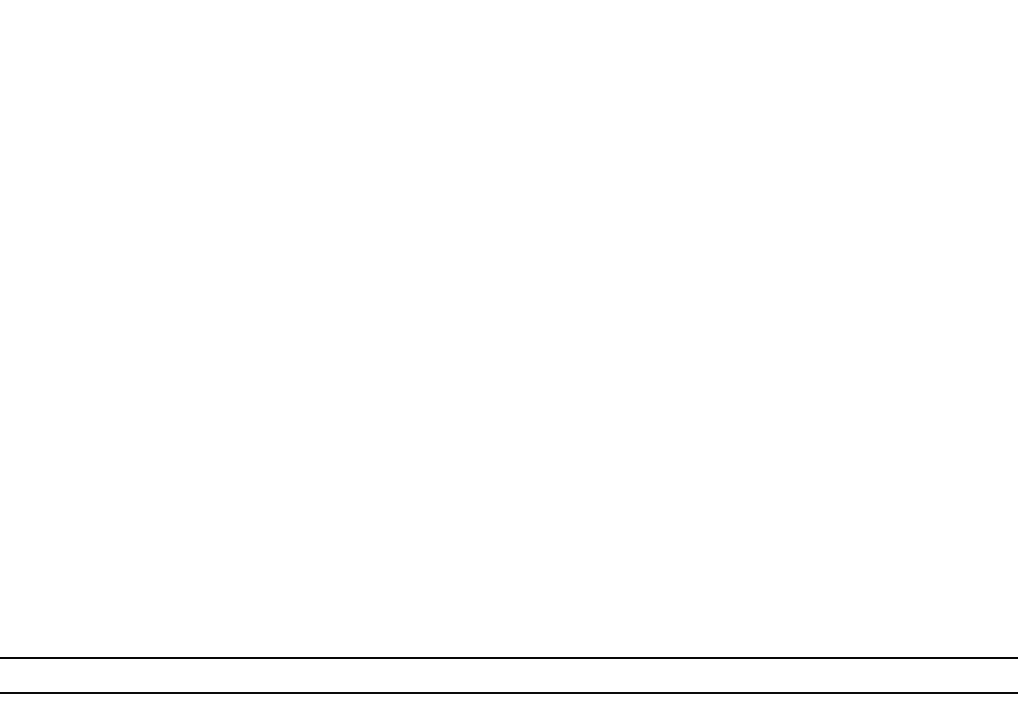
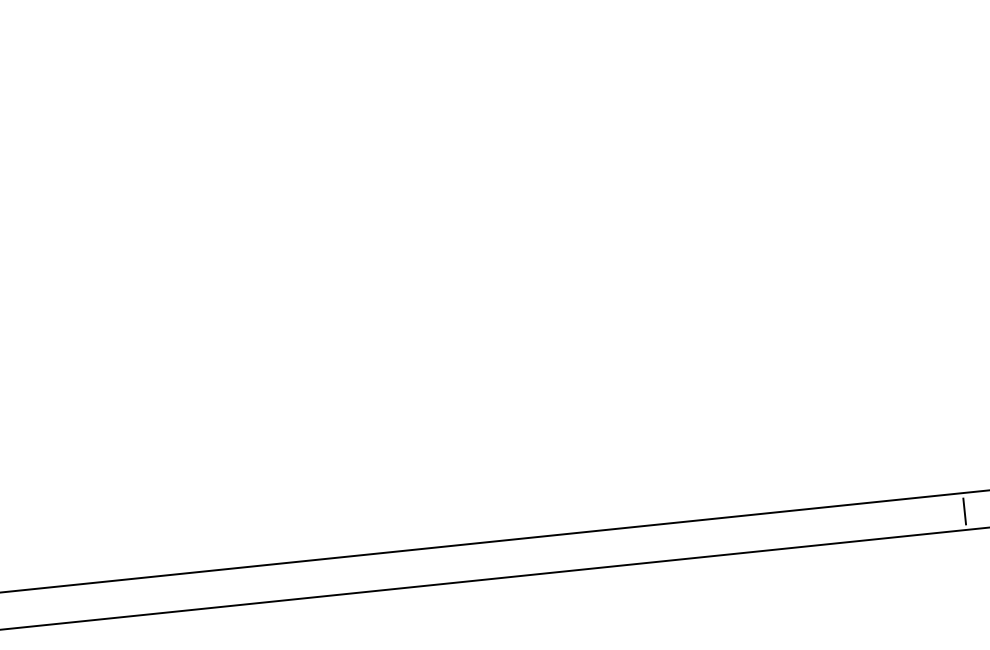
line: (913, 675) -> (964, 511), added

